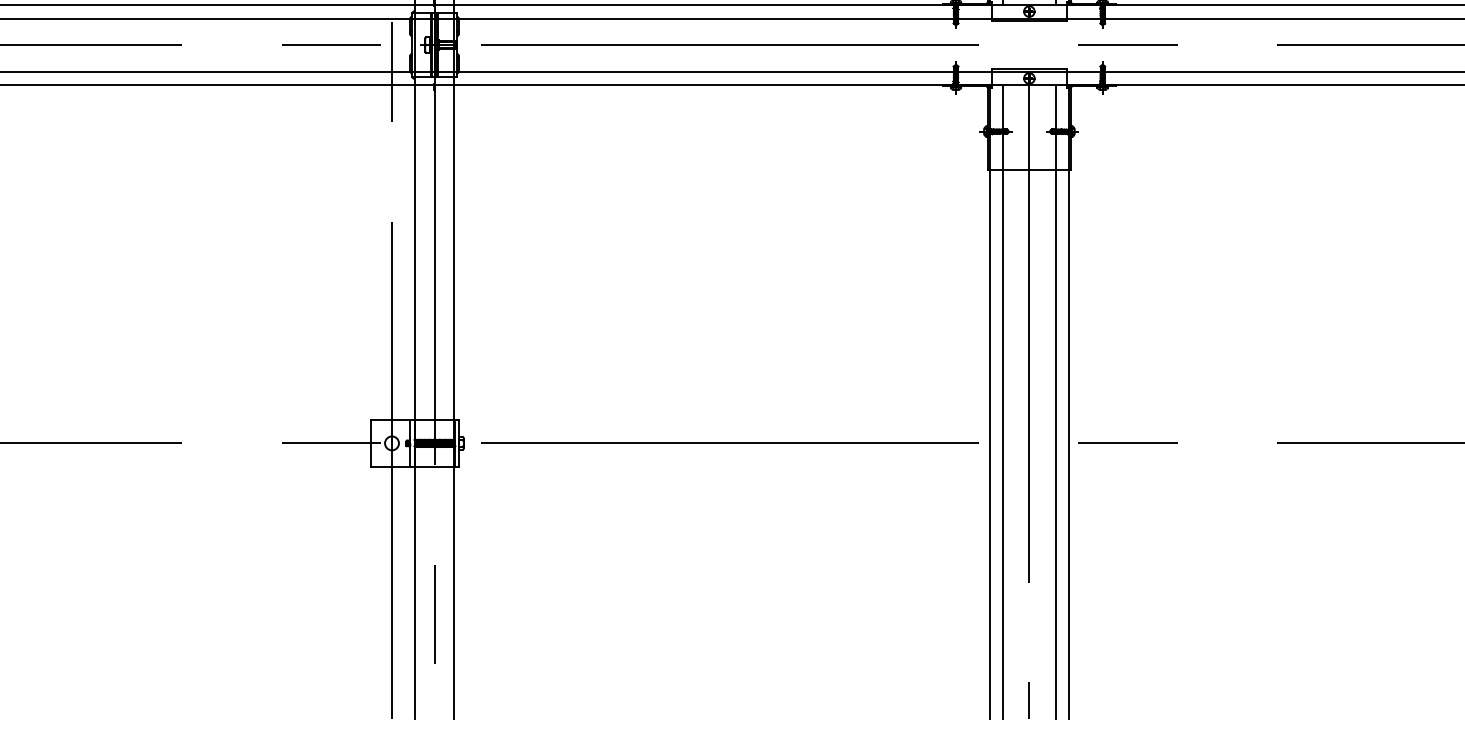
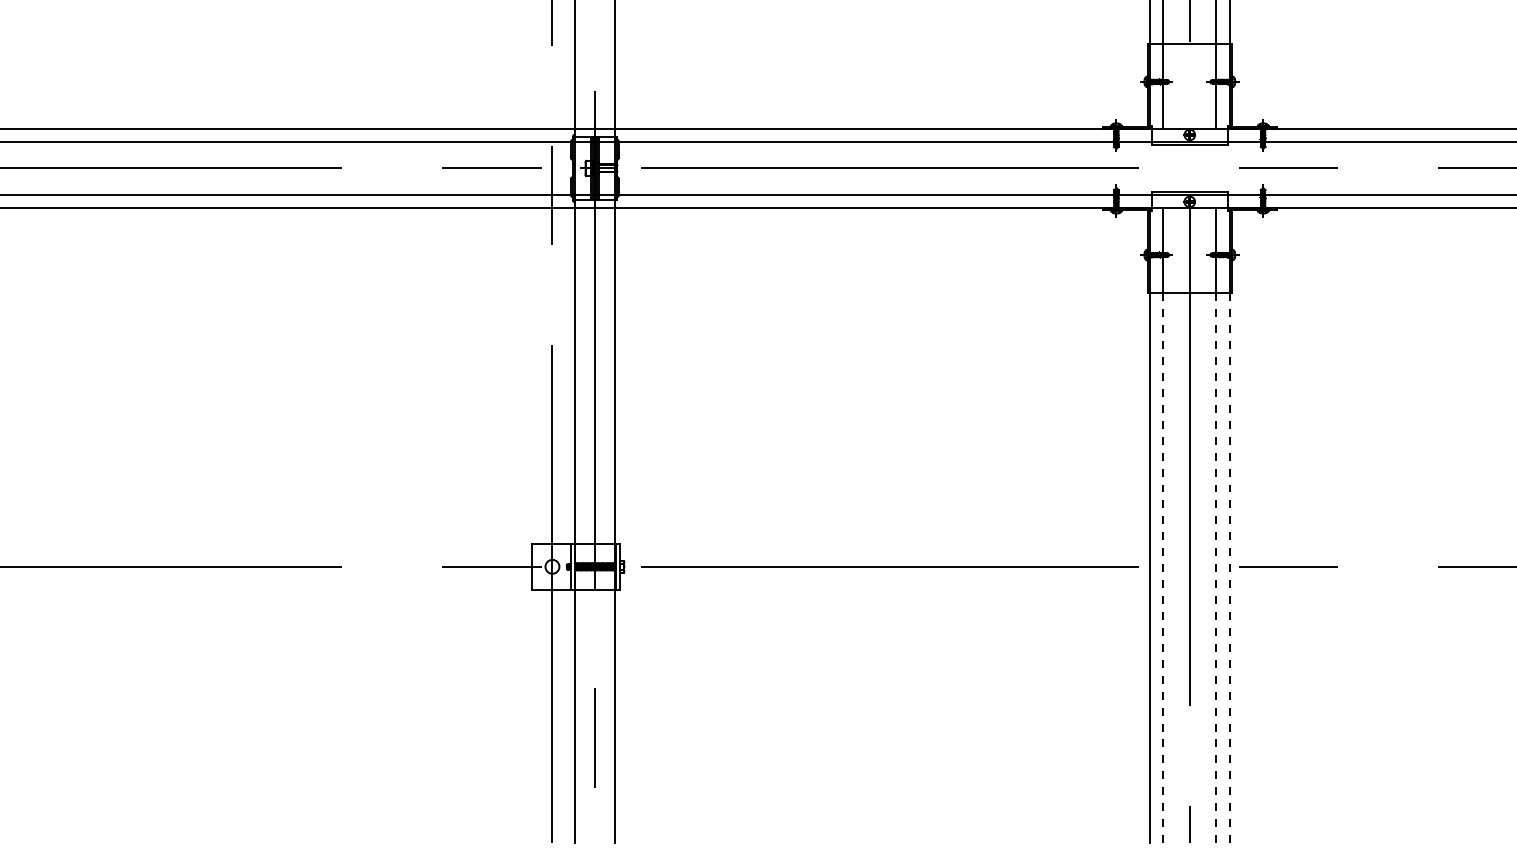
line: (1003, 445) -> (1163, 568), solid -> dashed
line: (1056, 445) -> (1216, 568), solid -> dashed
line: (1069, 445) -> (1229, 568), solid -> dashed

